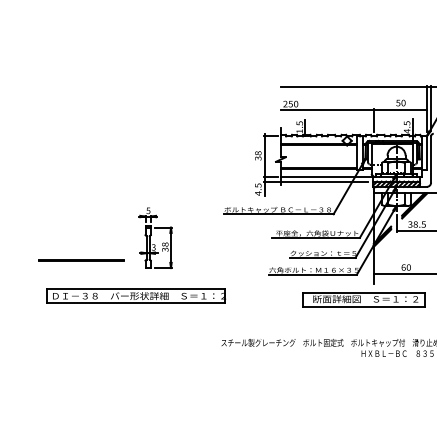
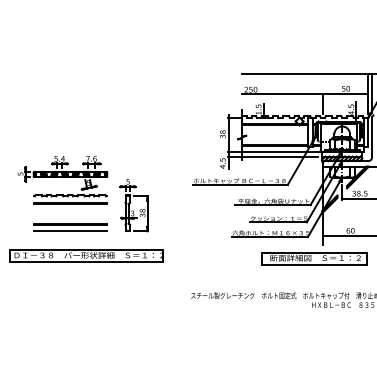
part: (72, 209) -> (62, 180), added
line: (81, 268) -> (70, 231), added
part: (136, 296) -> (86, 255), moved

